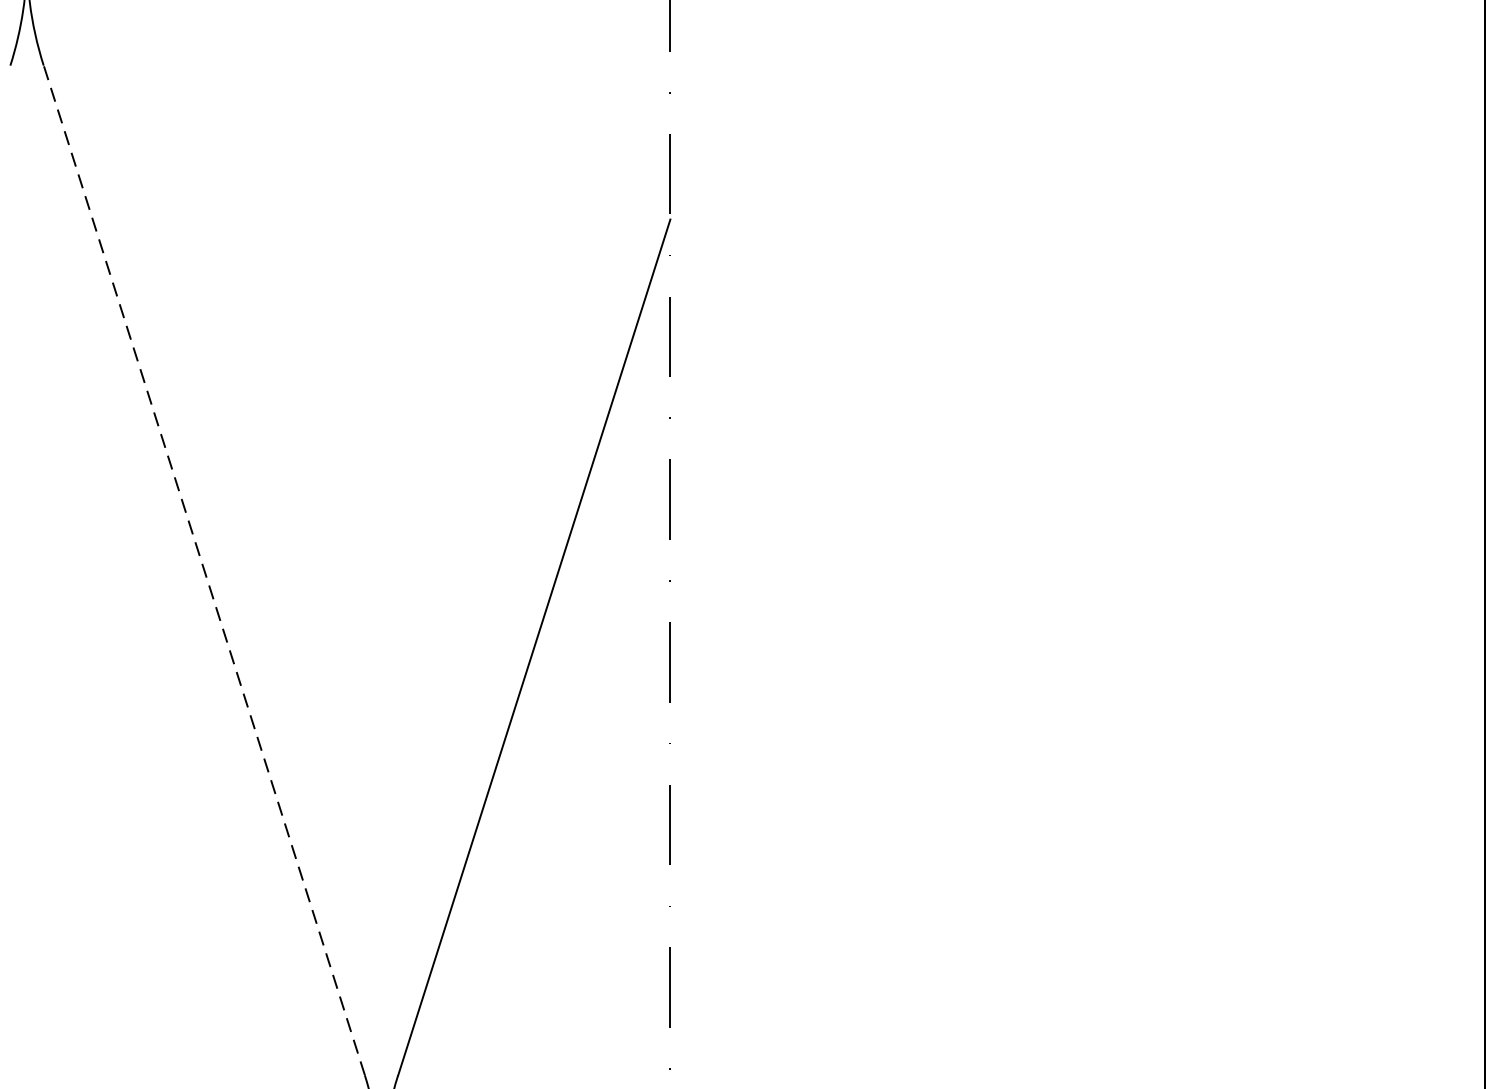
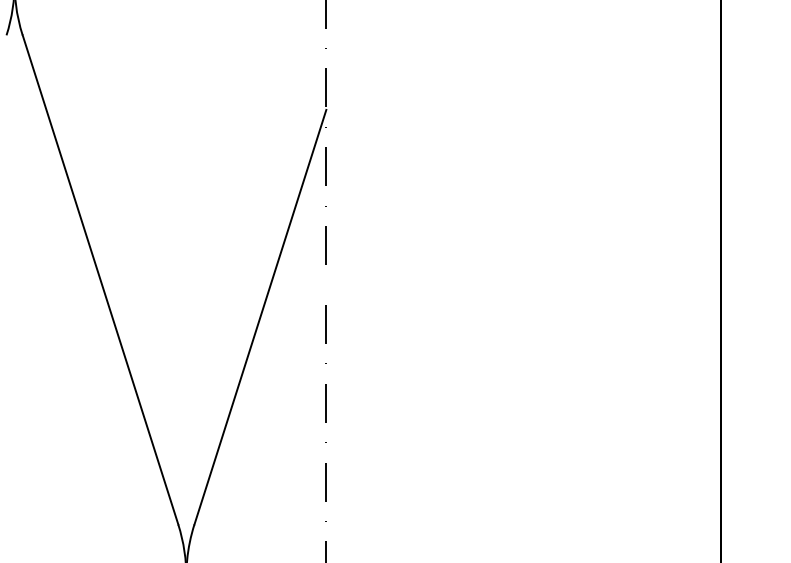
line: (204, 569) -> (100, 279), dashed -> solid

